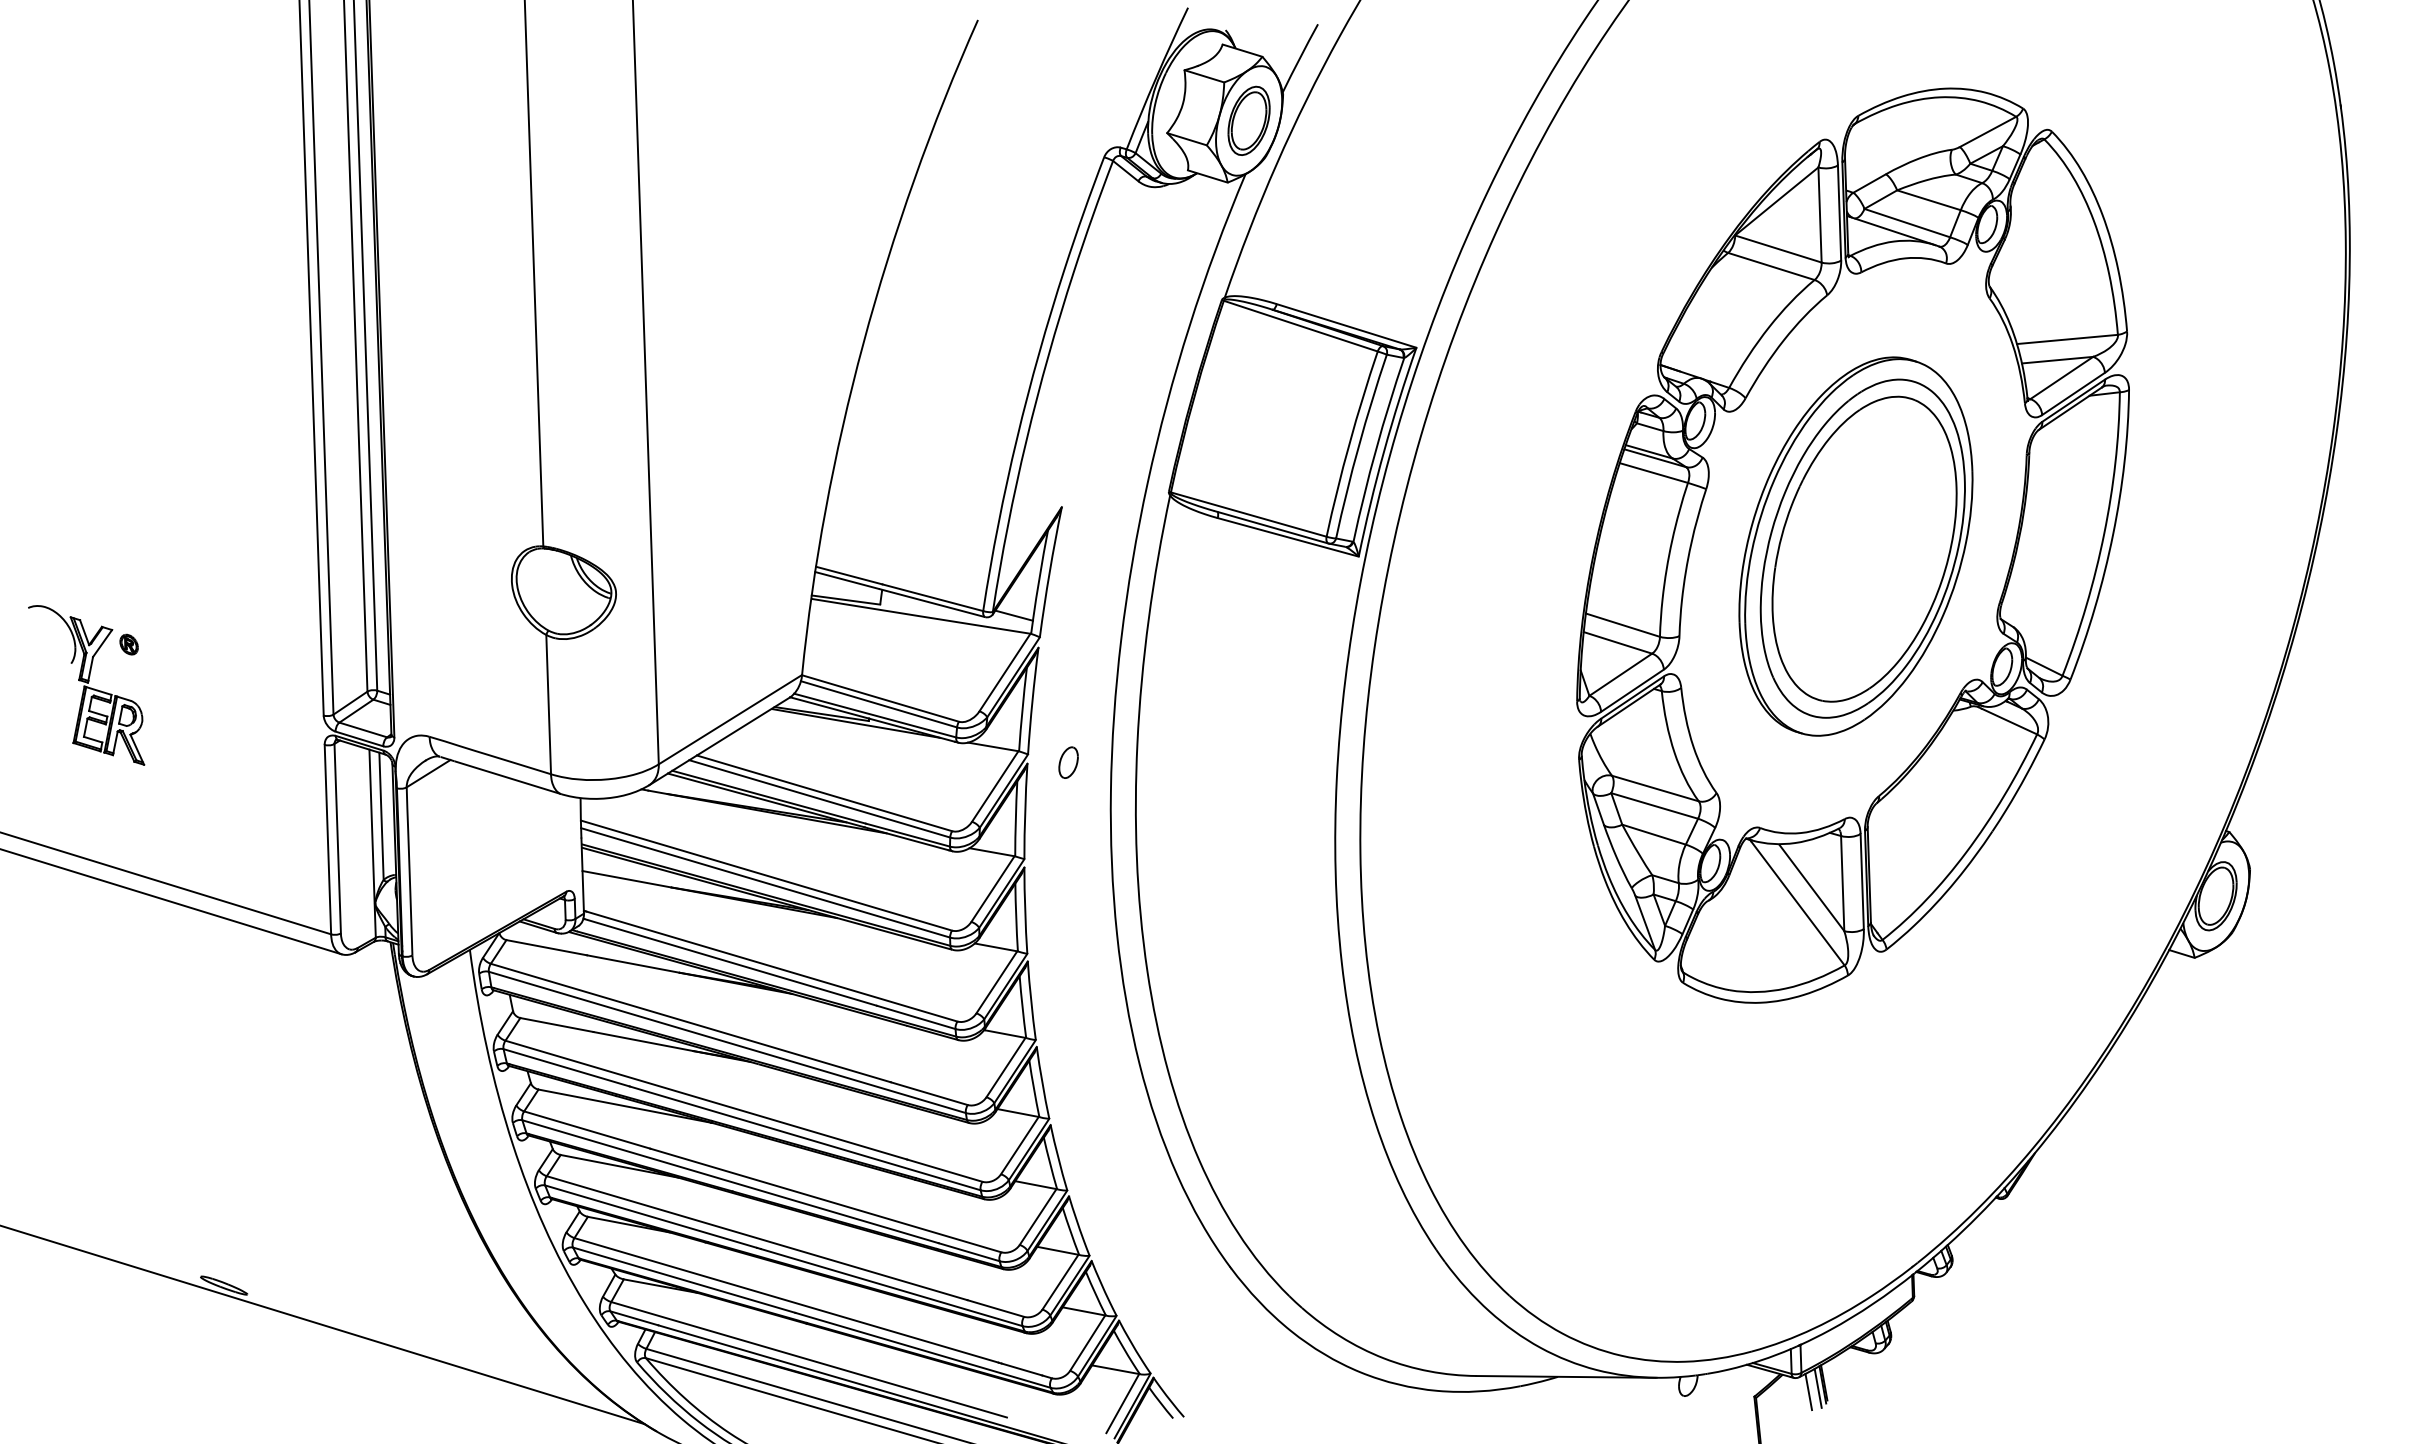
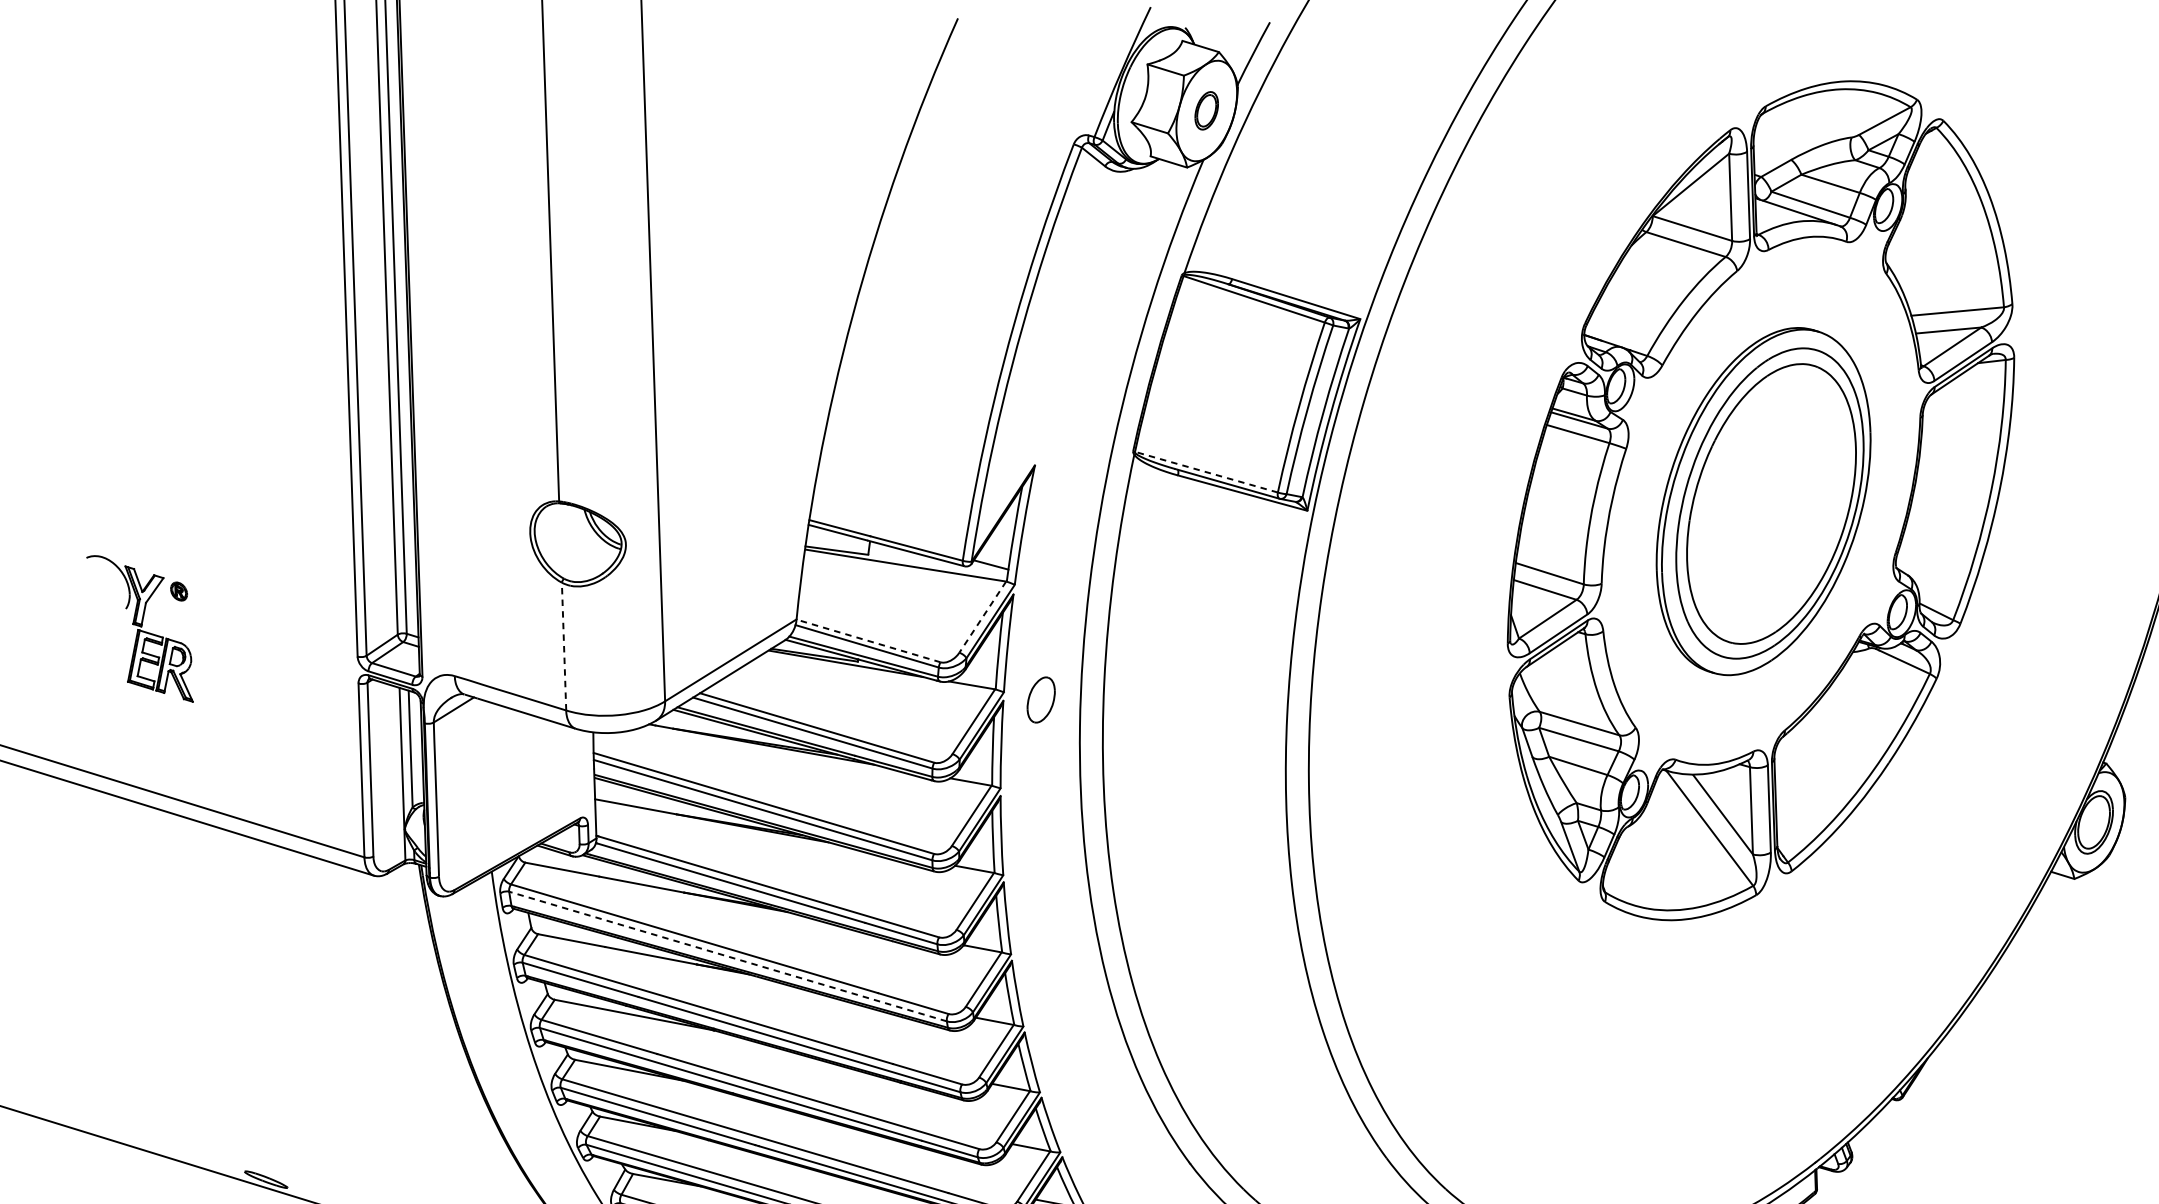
part: (1248, 120) -> (1206, 110), size x0.6
line: (1248, 514) -> (1206, 472), solid -> dashed
line: (1004, 672) -> (982, 617), solid -> dashed
line: (880, 698) -> (868, 640), solid -> dashed
line: (548, 704) -> (563, 646), solid -> dashed
part: (1068, 762) -> (1041, 699), size x1.6
line: (727, 1042) -> (728, 956), solid -> dashed

